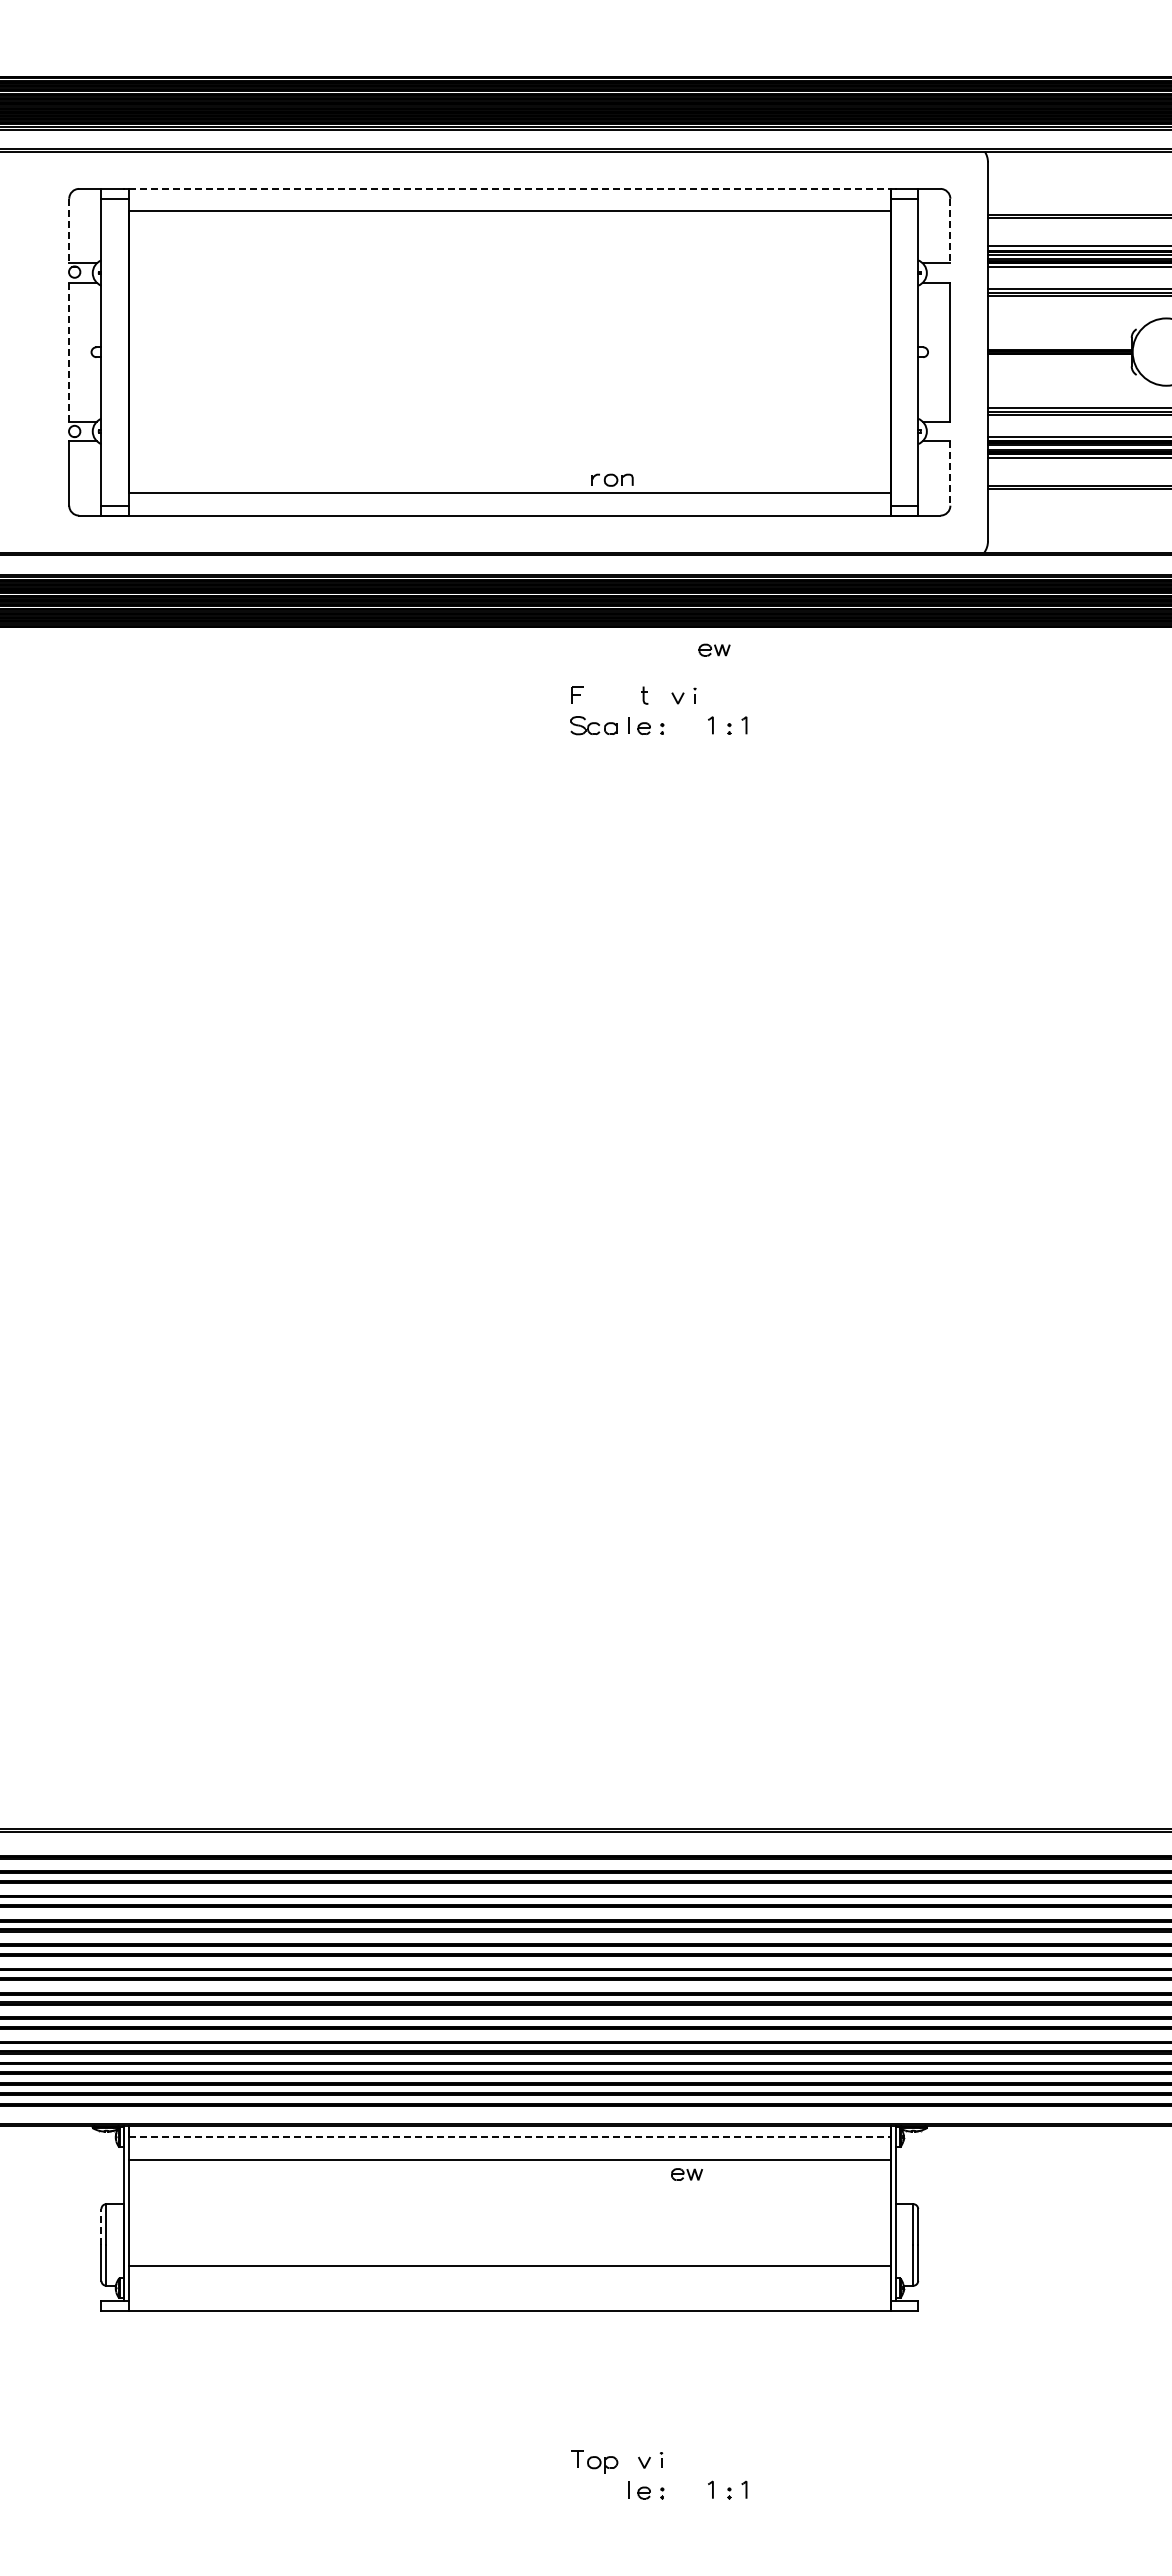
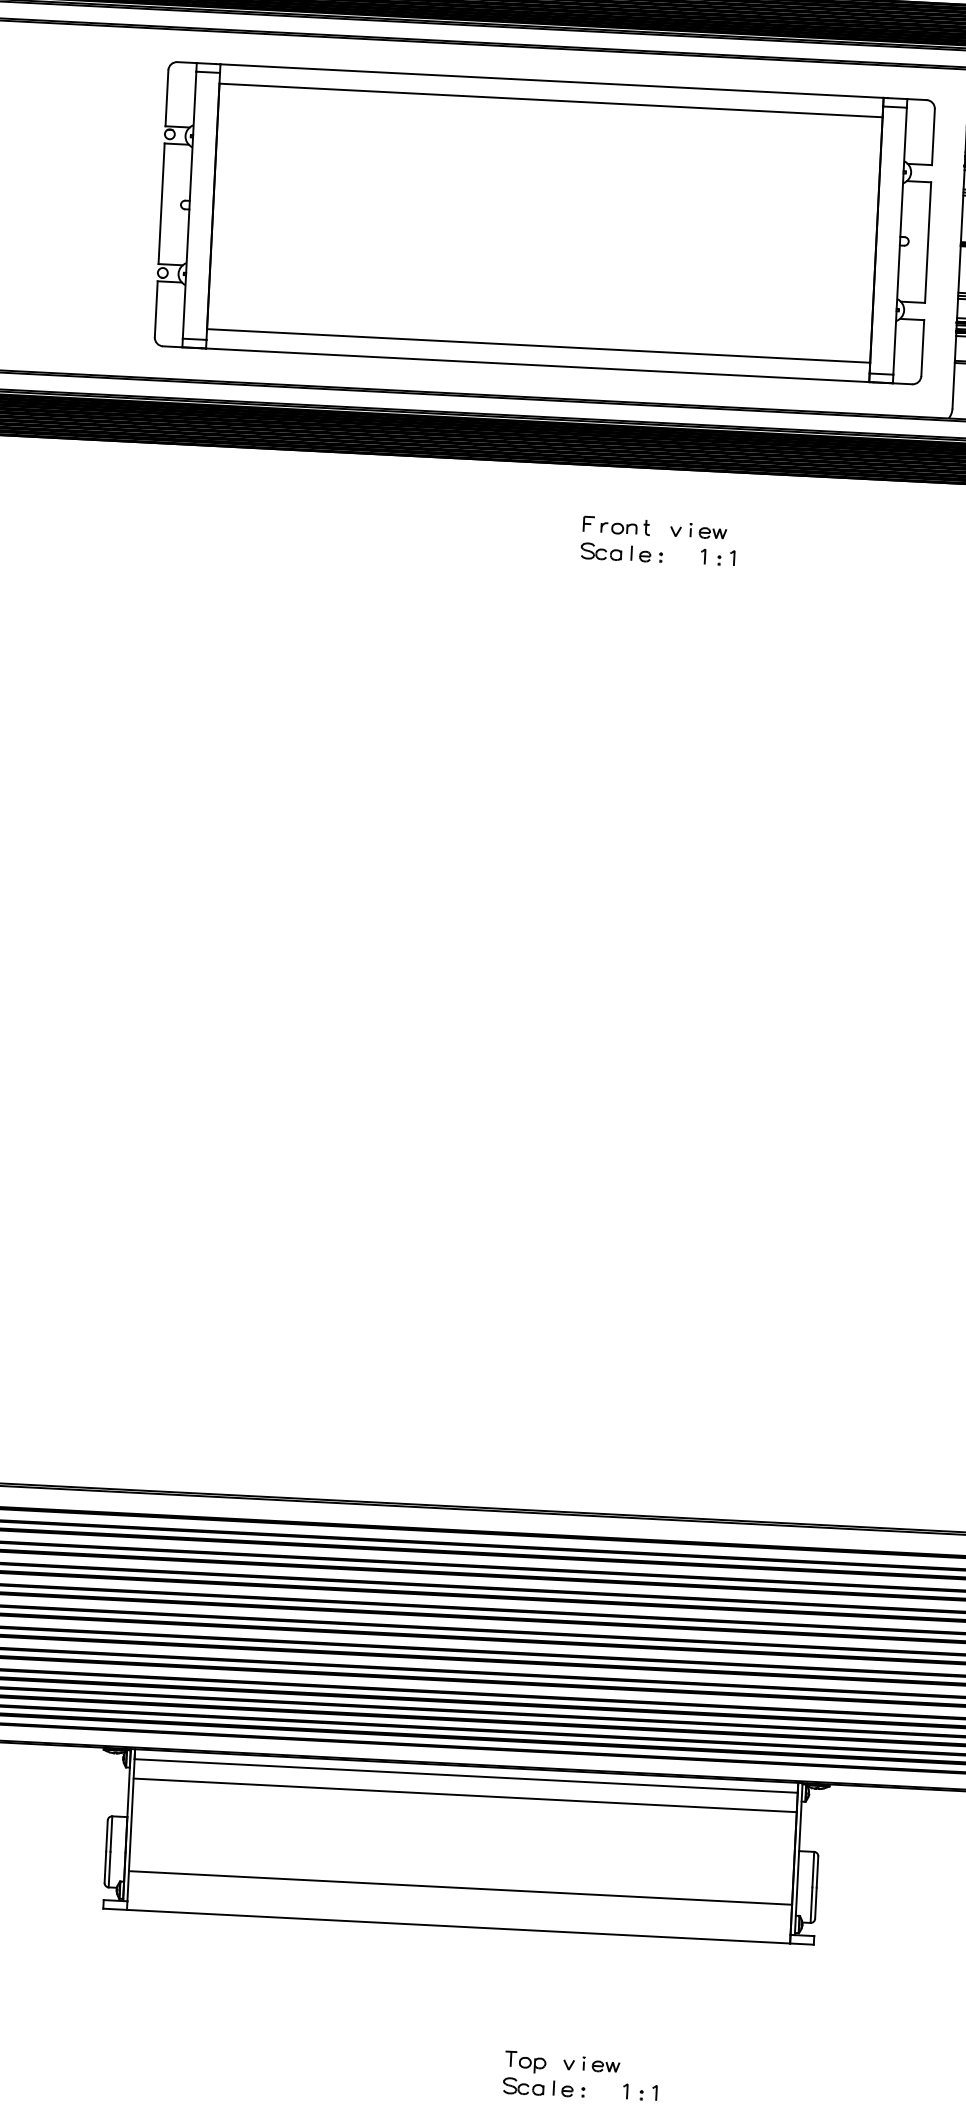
line: (510, 188) -> (552, 80), dashed -> solid
line: (69, 231) -> (167, 98), dashed -> solid
line: (950, 231) -> (933, 137), dashed -> solid
line: (69, 352) -> (161, 204), dashed -> solid
line: (950, 474) -> (922, 348), dashed -> solid
part: (612, 479) -> (618, 528), moved
part: (714, 649) -> (712, 532), moved
line: (510, 2137) -> (466, 1776), dashed -> solid
part: (686, 2174) -> (605, 2066), moved
line: (101, 2227) -> (107, 1836), dashed -> solid
part: (593, 2489) -> (523, 2086), added

